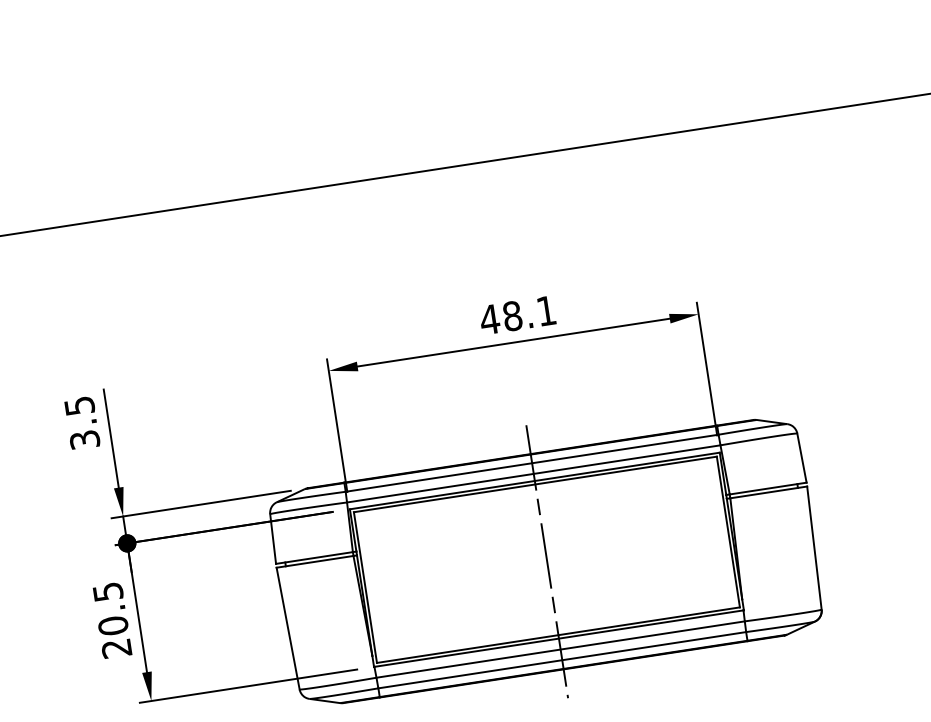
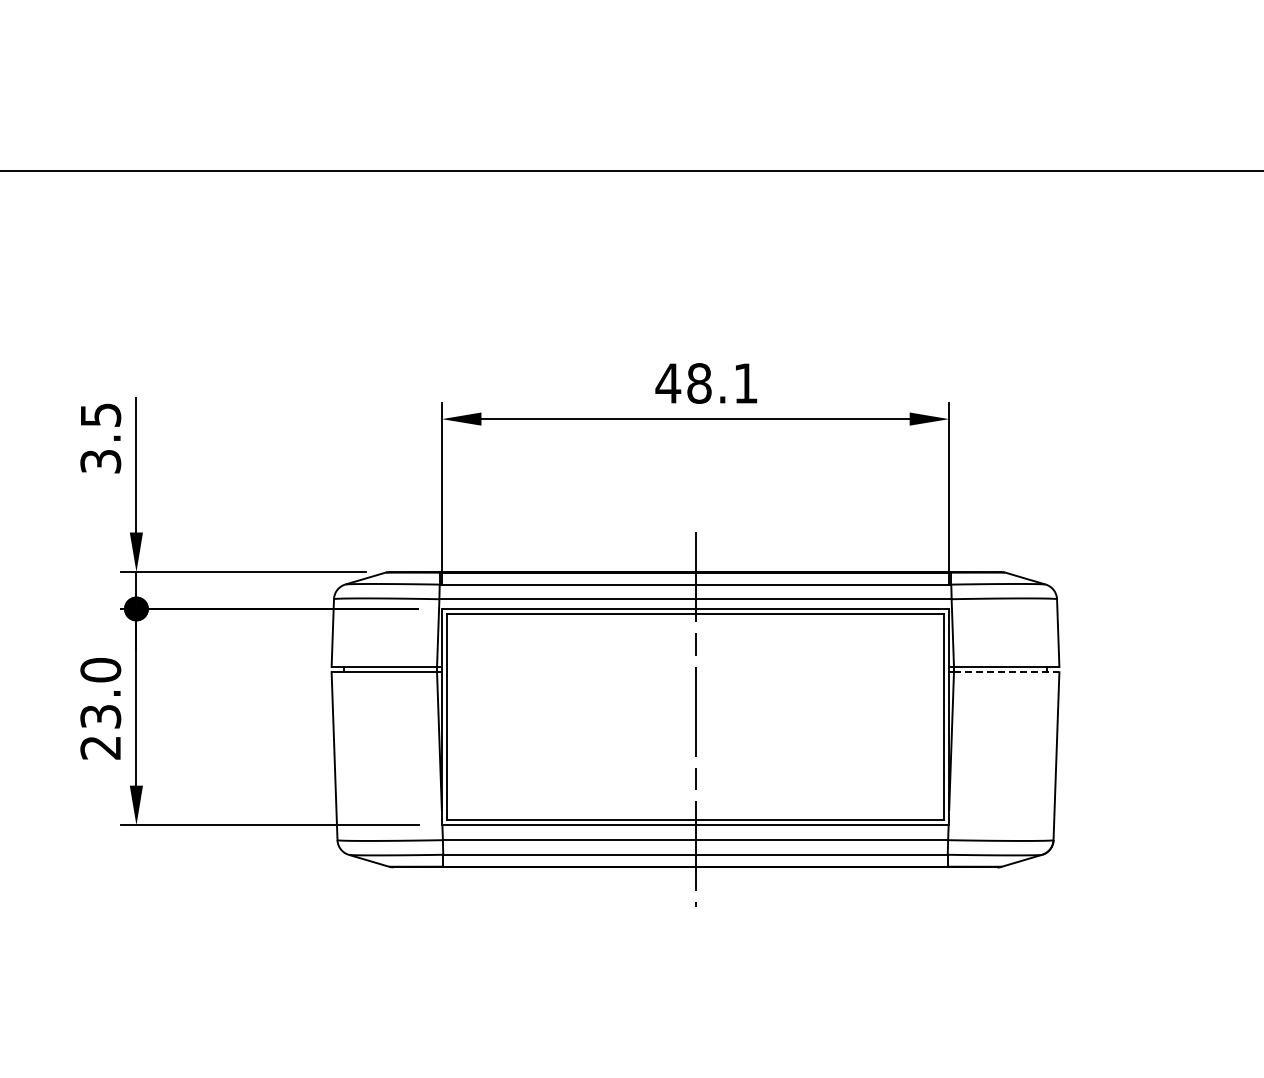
line: (768, 492) -> (1006, 672), solid -> dashed
text: (110, 609) -> (100, 693), 20.5 -> 23.0

